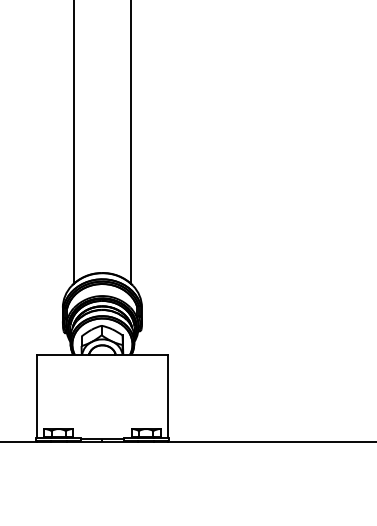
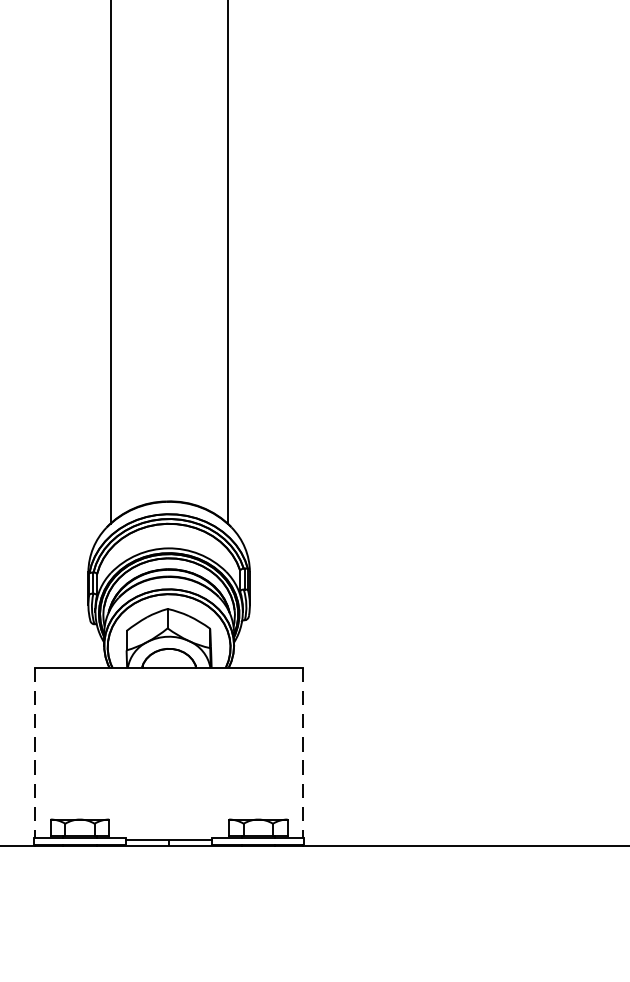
line: (36, 396) -> (34, 753), solid -> dashed
line: (168, 396) -> (303, 753), solid -> dashed

